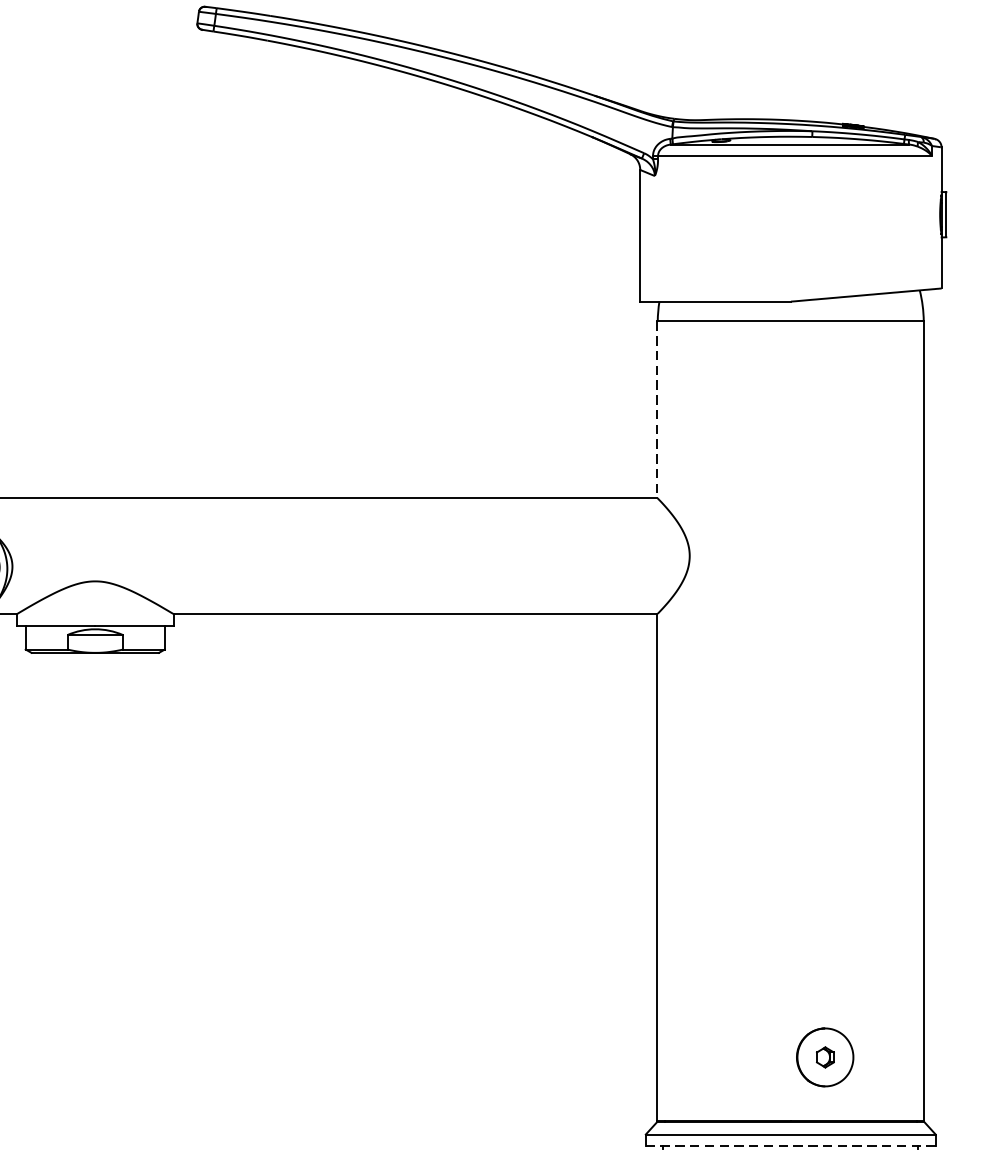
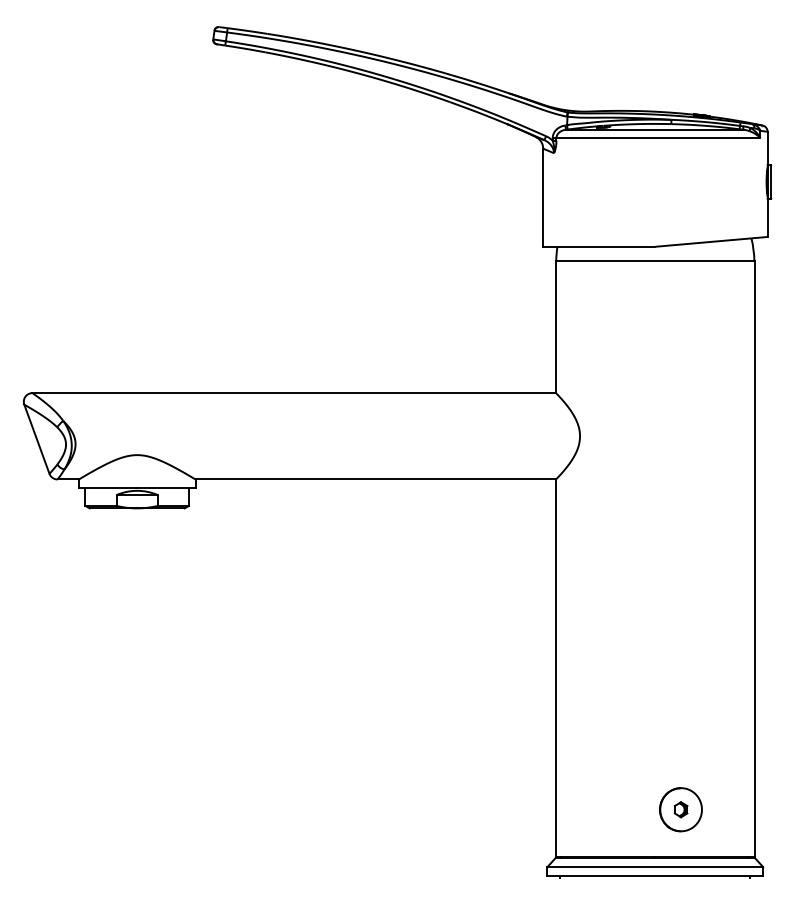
line: (658, 410) -> (556, 327), dashed -> solid
line: (791, 1145) -> (655, 875), dashed -> solid

